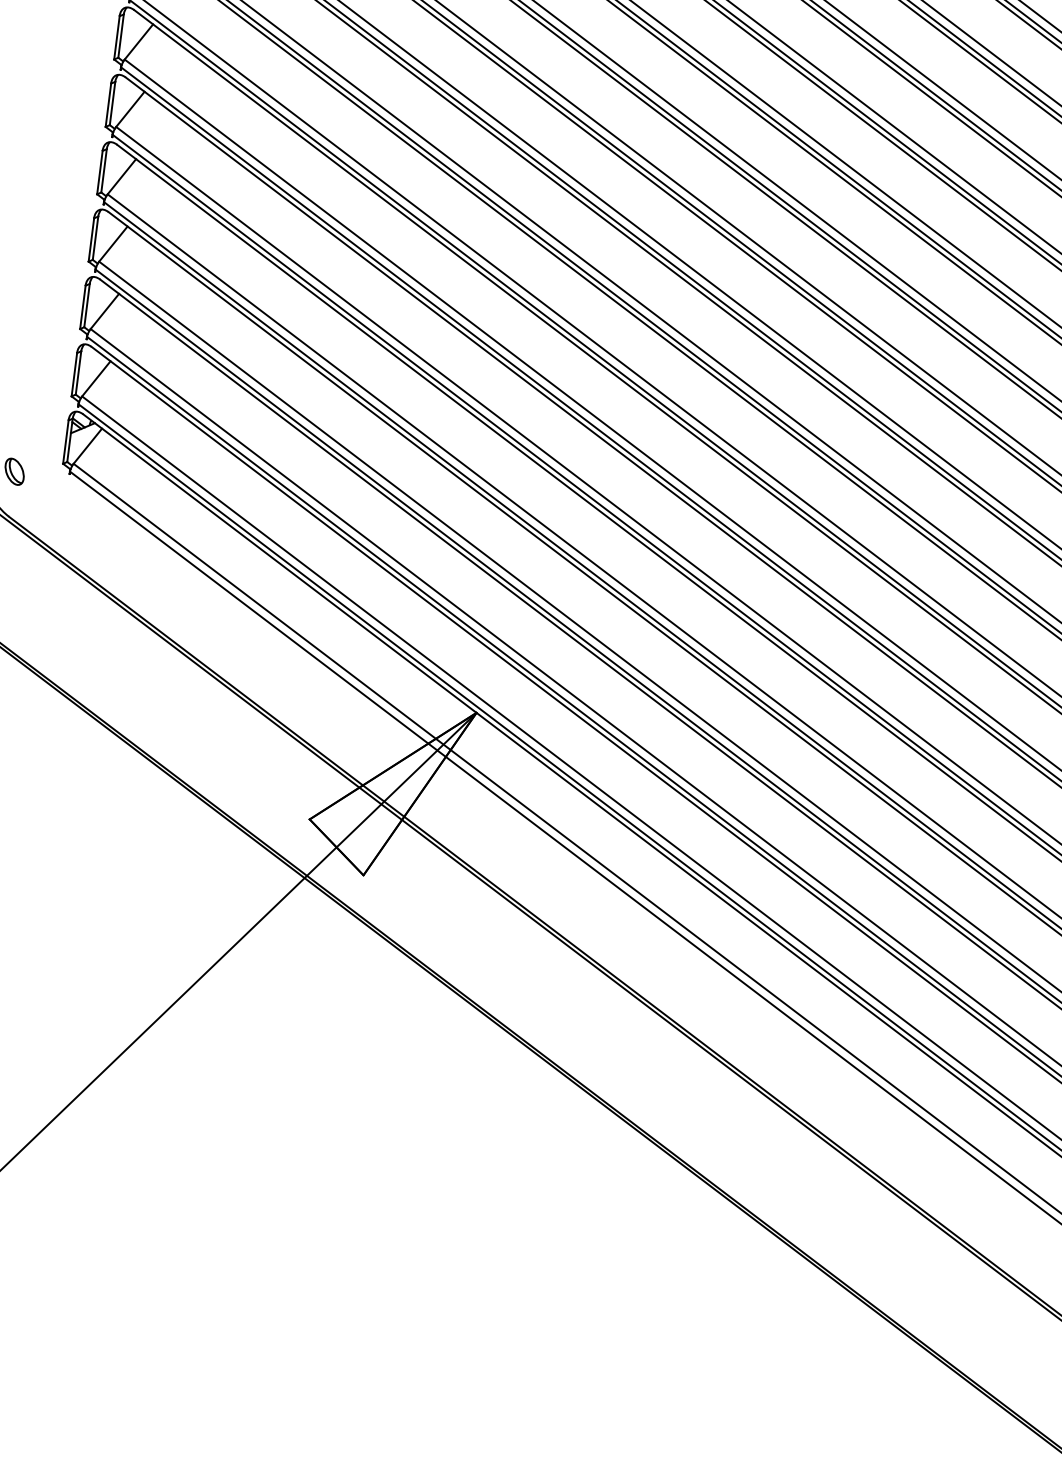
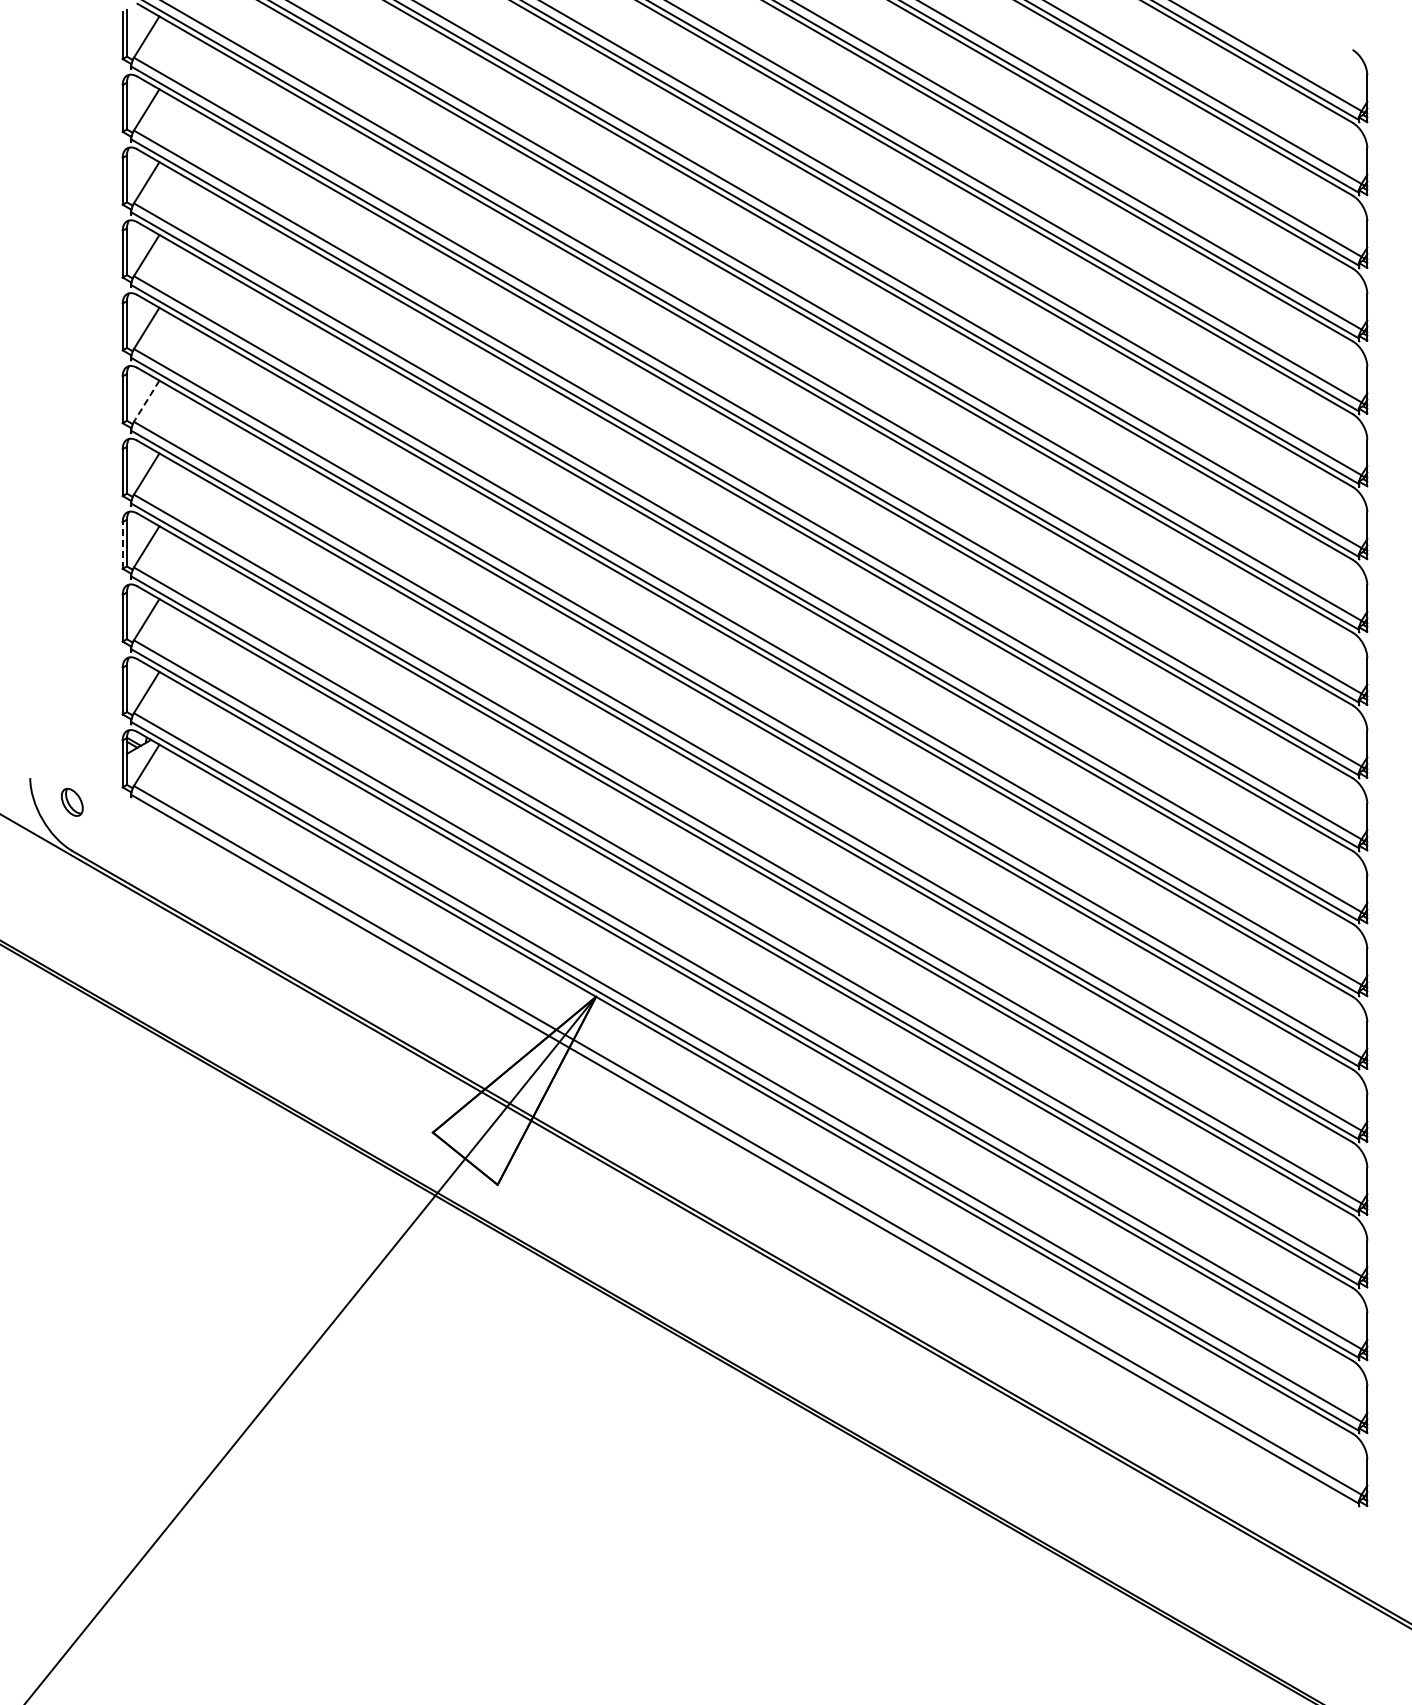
line: (130, 109) -> (146, 401), solid -> dashed
line: (91, 239) -> (122, 544), solid -> dashed

